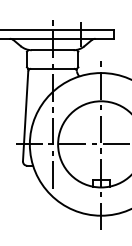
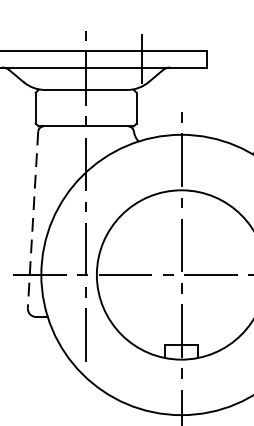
line: (25, 116) -> (32, 220), solid -> dashed

